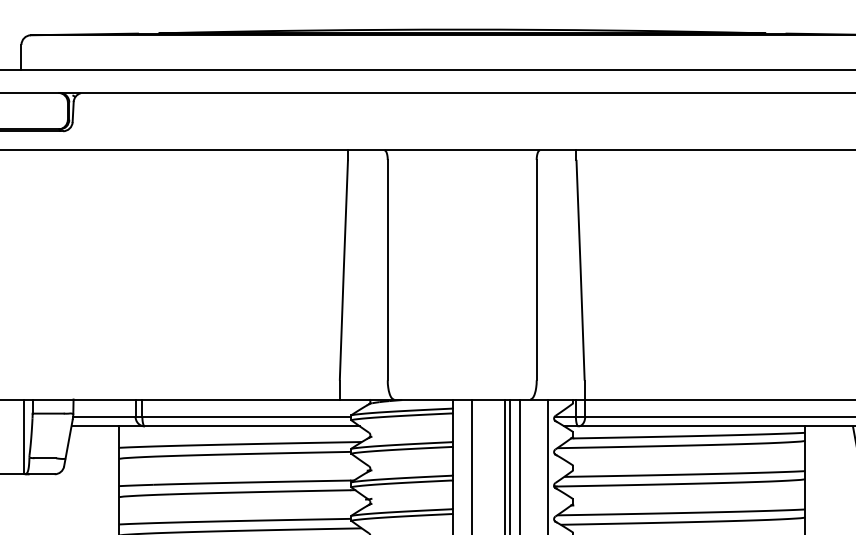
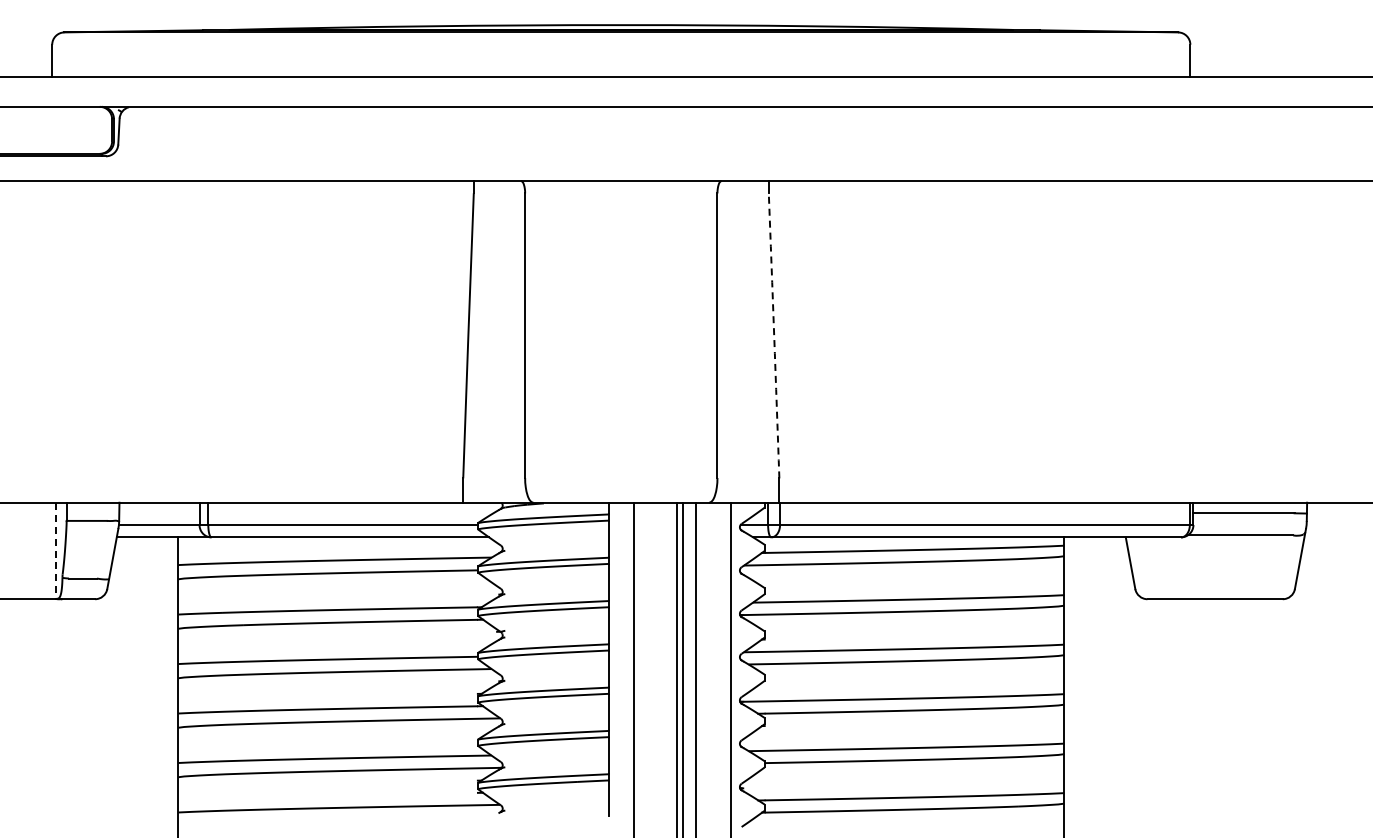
arc: (580, 270) -> (774, 335), solid -> dashed
line: (24, 437) -> (55, 551), solid -> dashed

